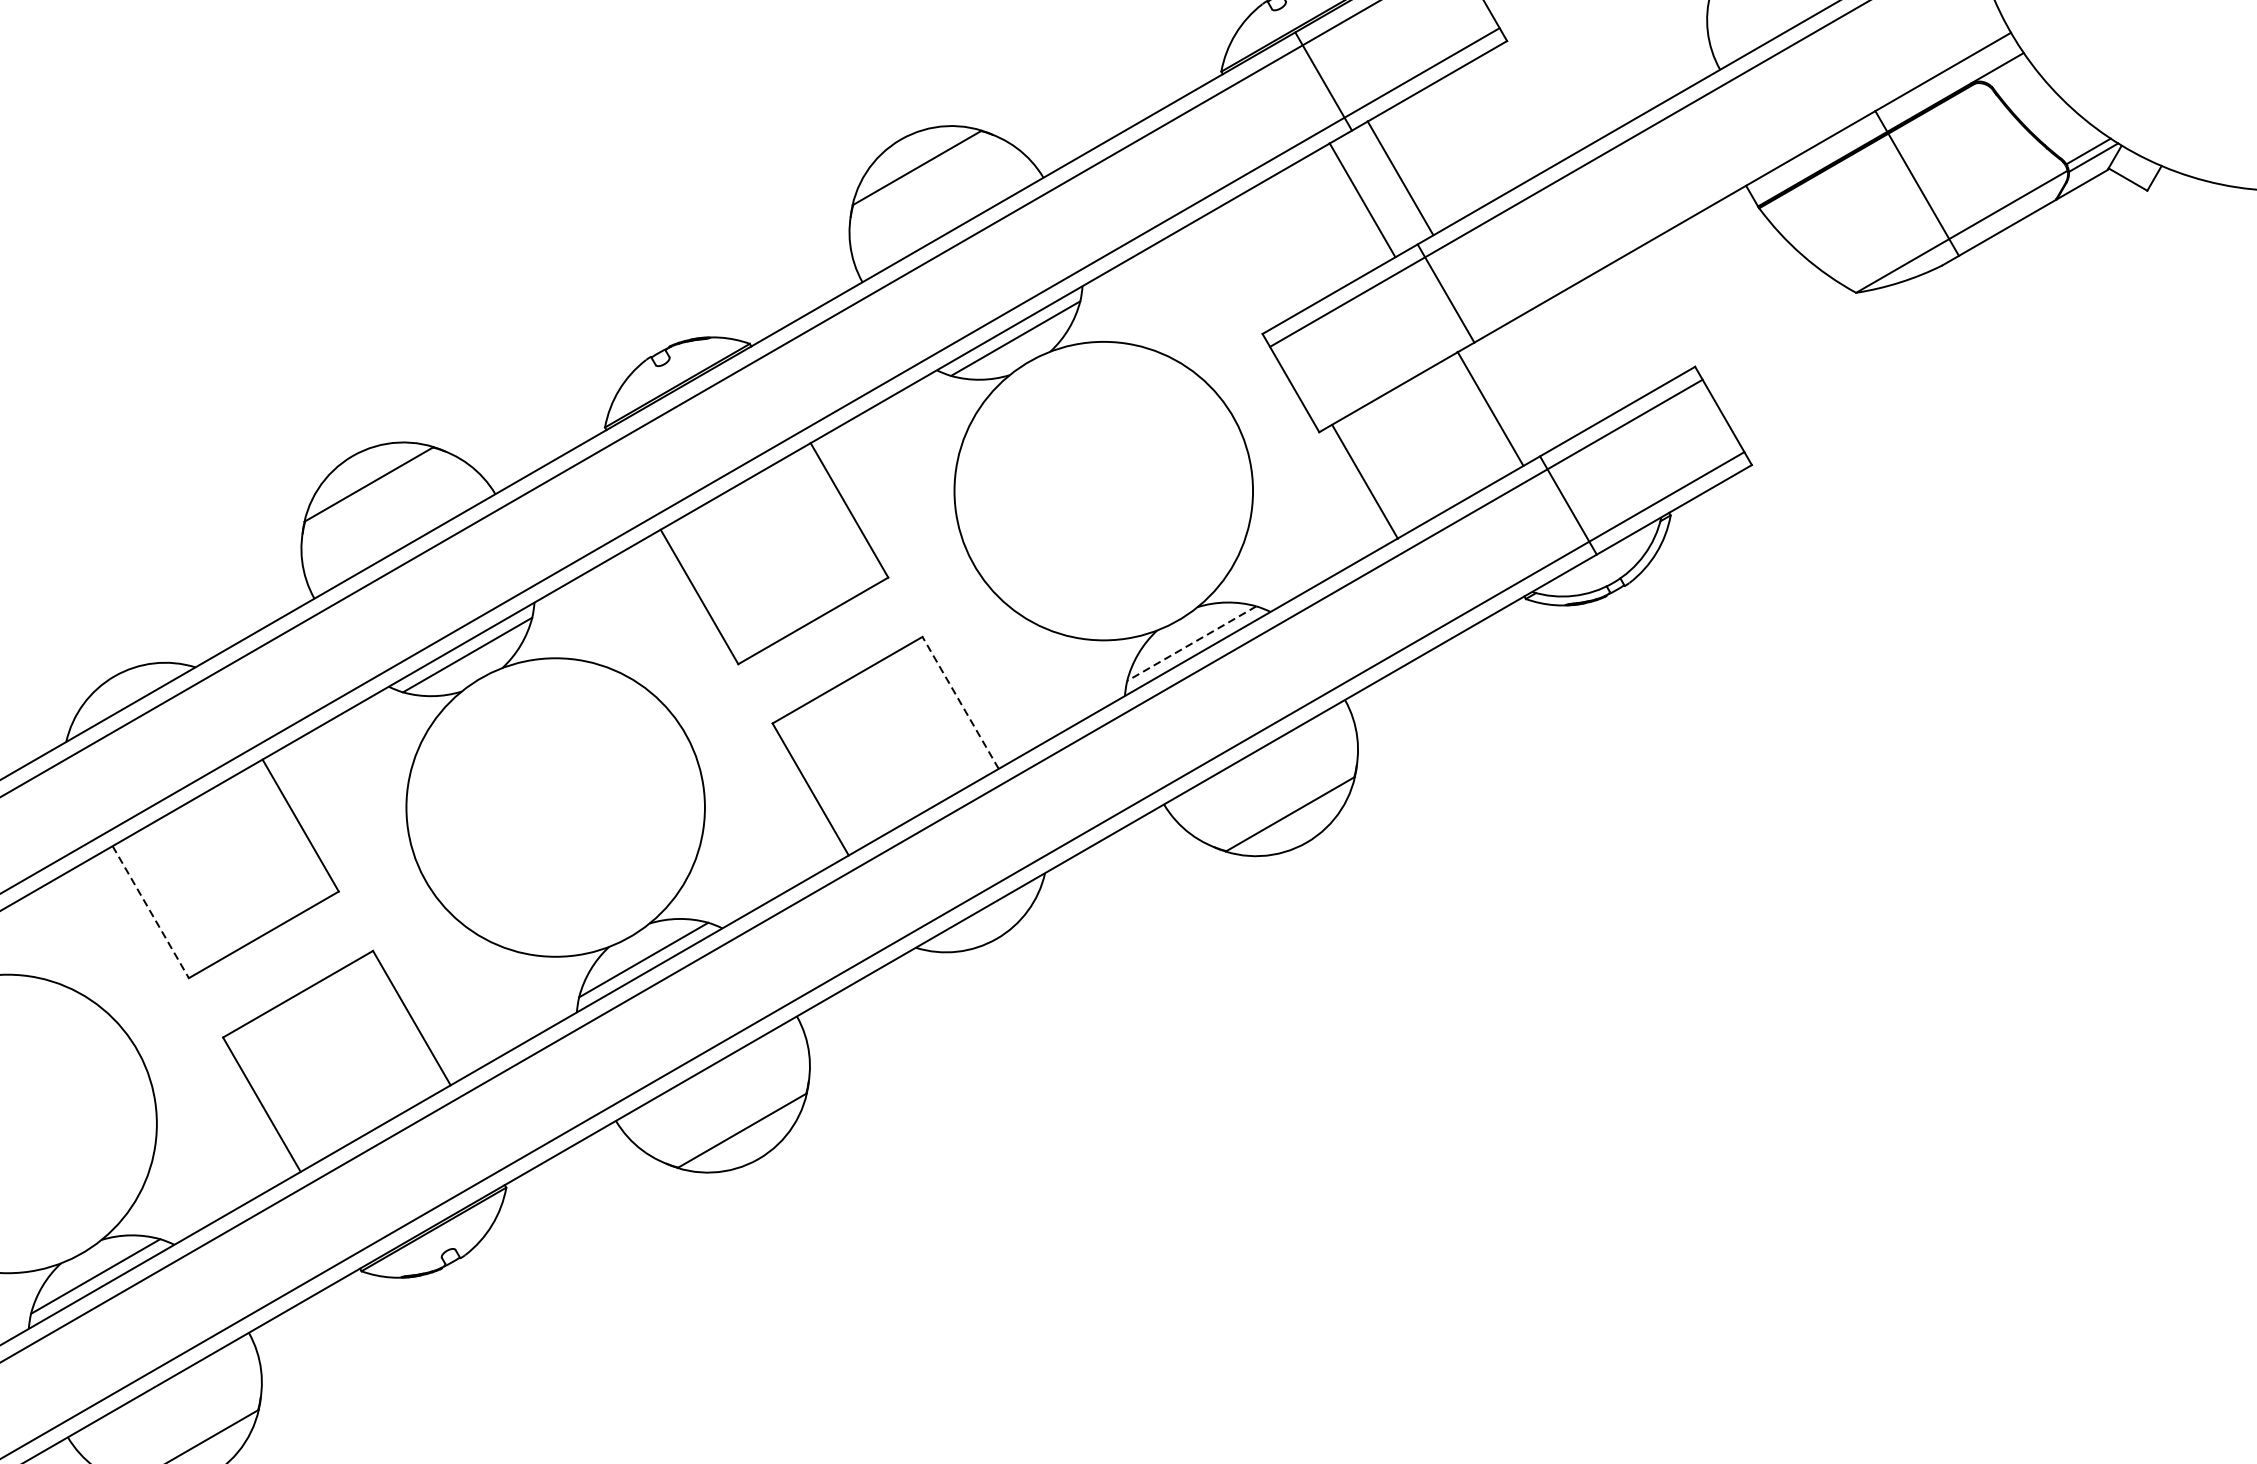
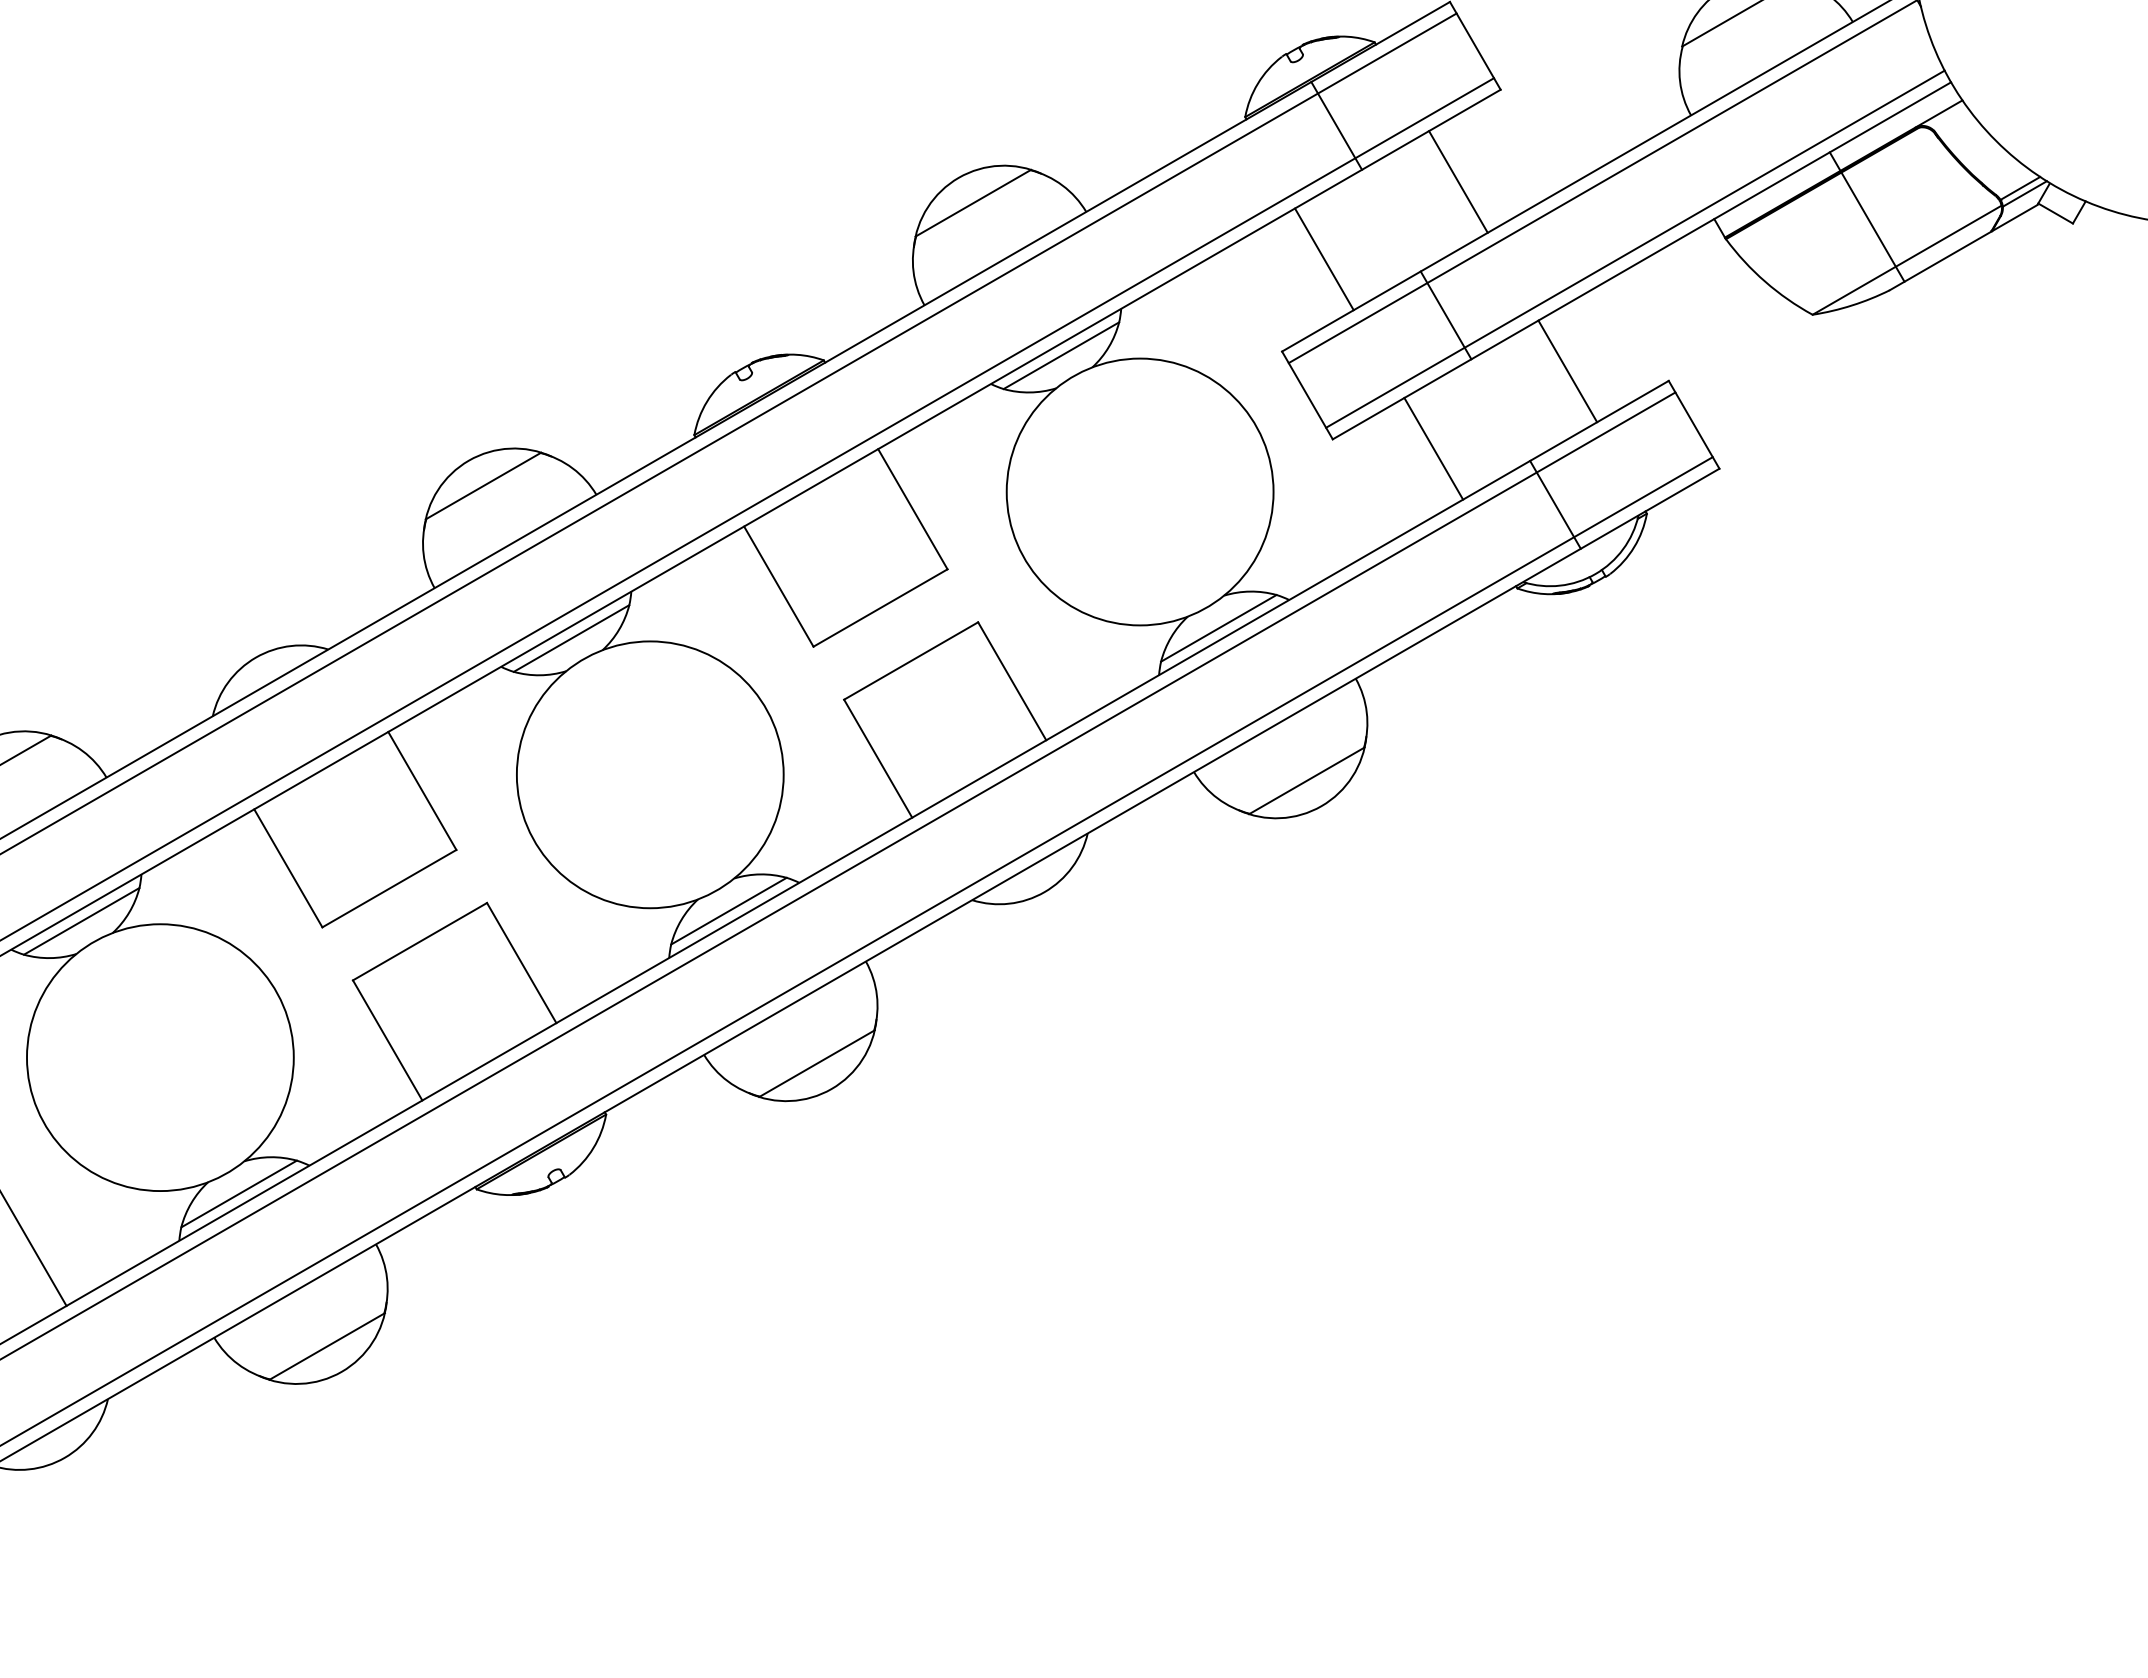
line: (1400, 178) -> (1324, 259), moved
line: (1362, 199) -> (1458, 181), moved
line: (1657, 218) -> (1635, 248), added
line: (1490, 408) -> (1567, 371), moved
line: (1364, 481) -> (1433, 448), moved
line: (1191, 643) -> (1218, 628), dashed -> solid
line: (959, 702) -> (1011, 680), dashed -> solid
line: (150, 912) -> (288, 868), dashed -> solid

